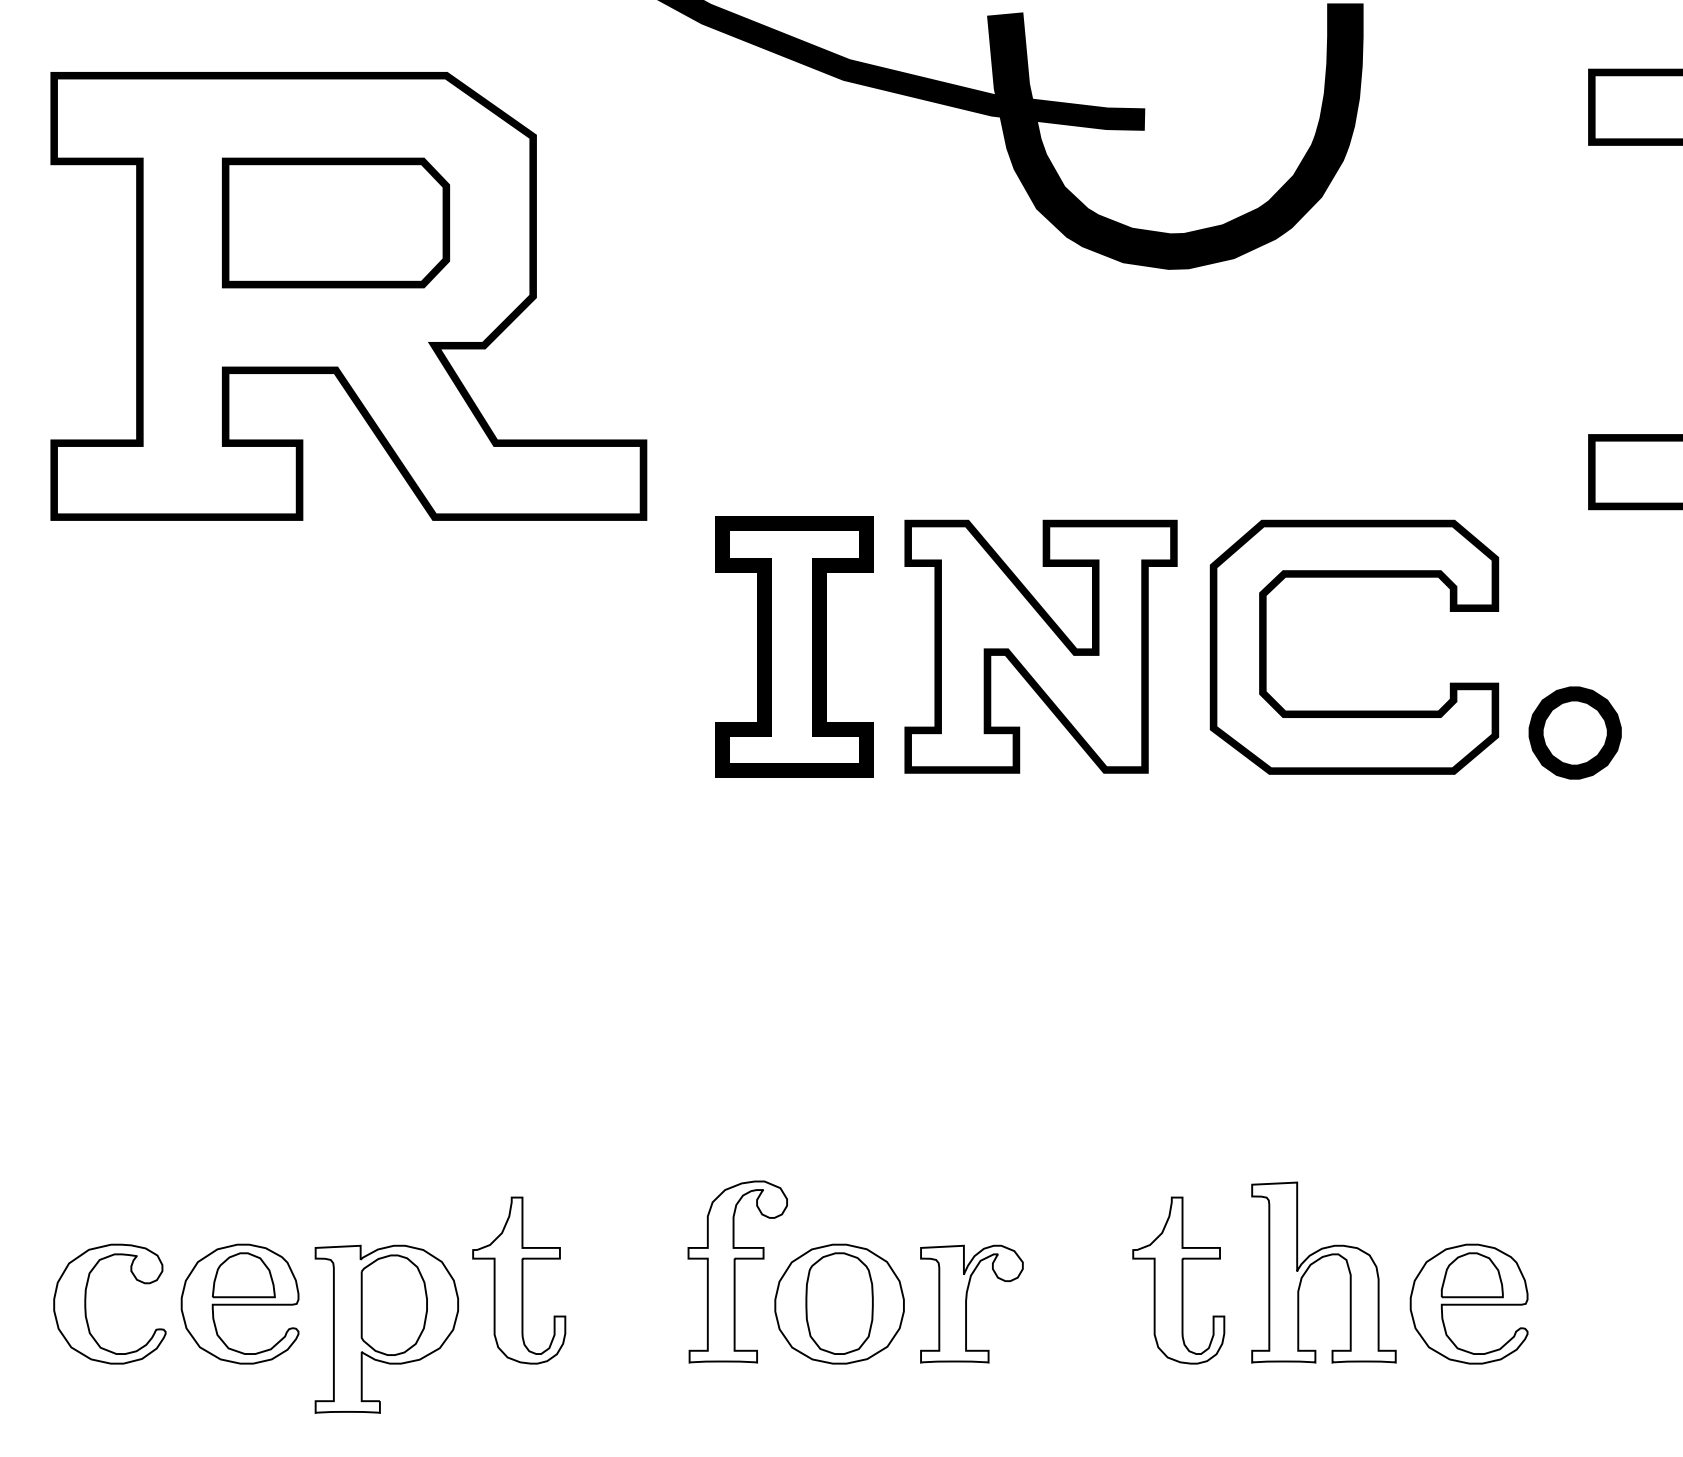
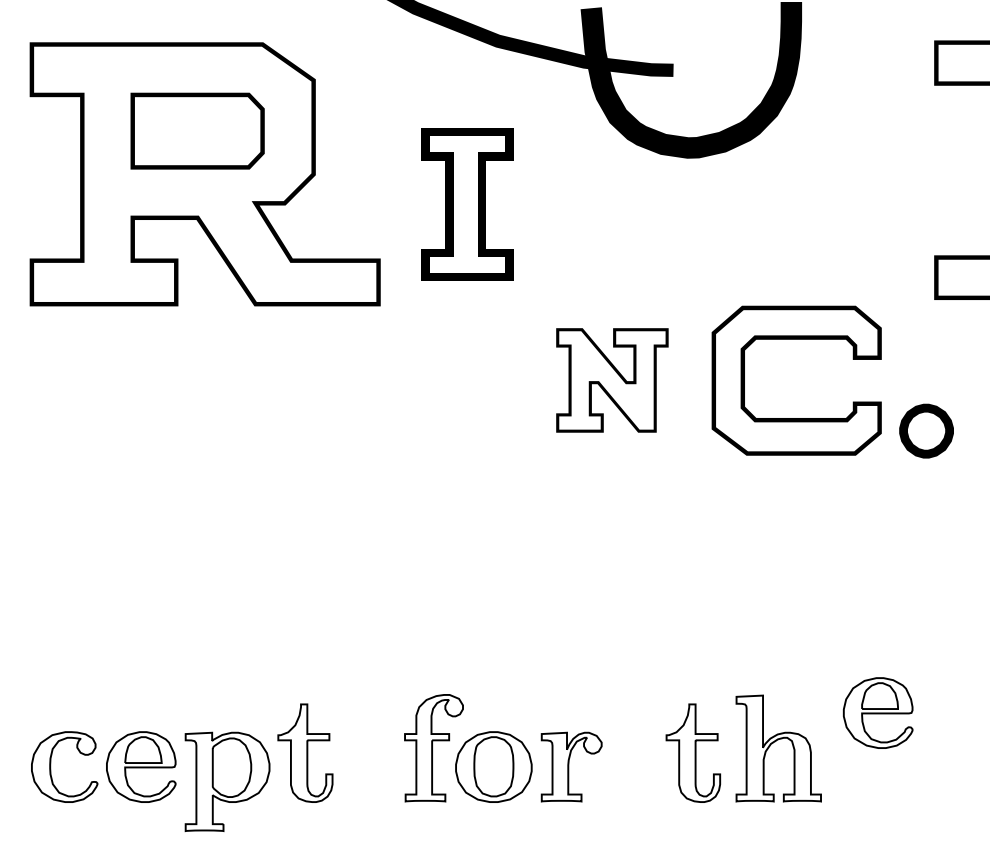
part: (794, 646) -> (467, 204), moved
part: (1041, 646) -> (612, 380), size x0.7
part: (1467, 1303) -> (877, 712), moved

